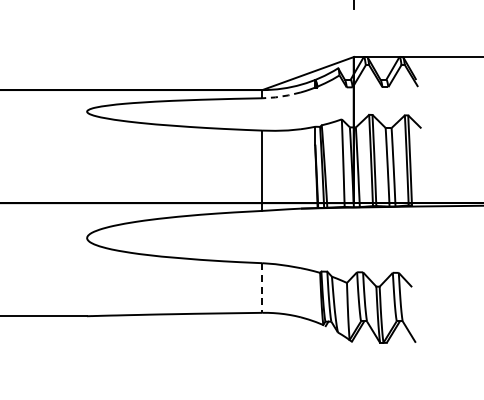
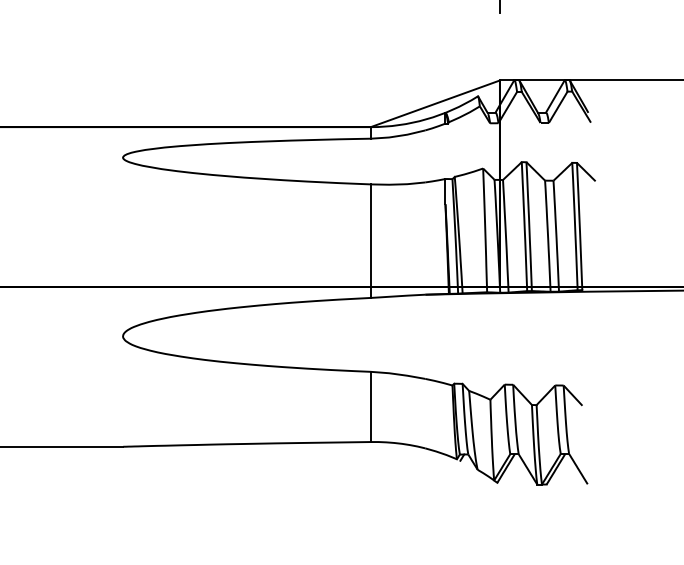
line: (280, 96) -> (396, 136), dashed -> solid
line: (262, 288) -> (370, 407), dashed -> solid

